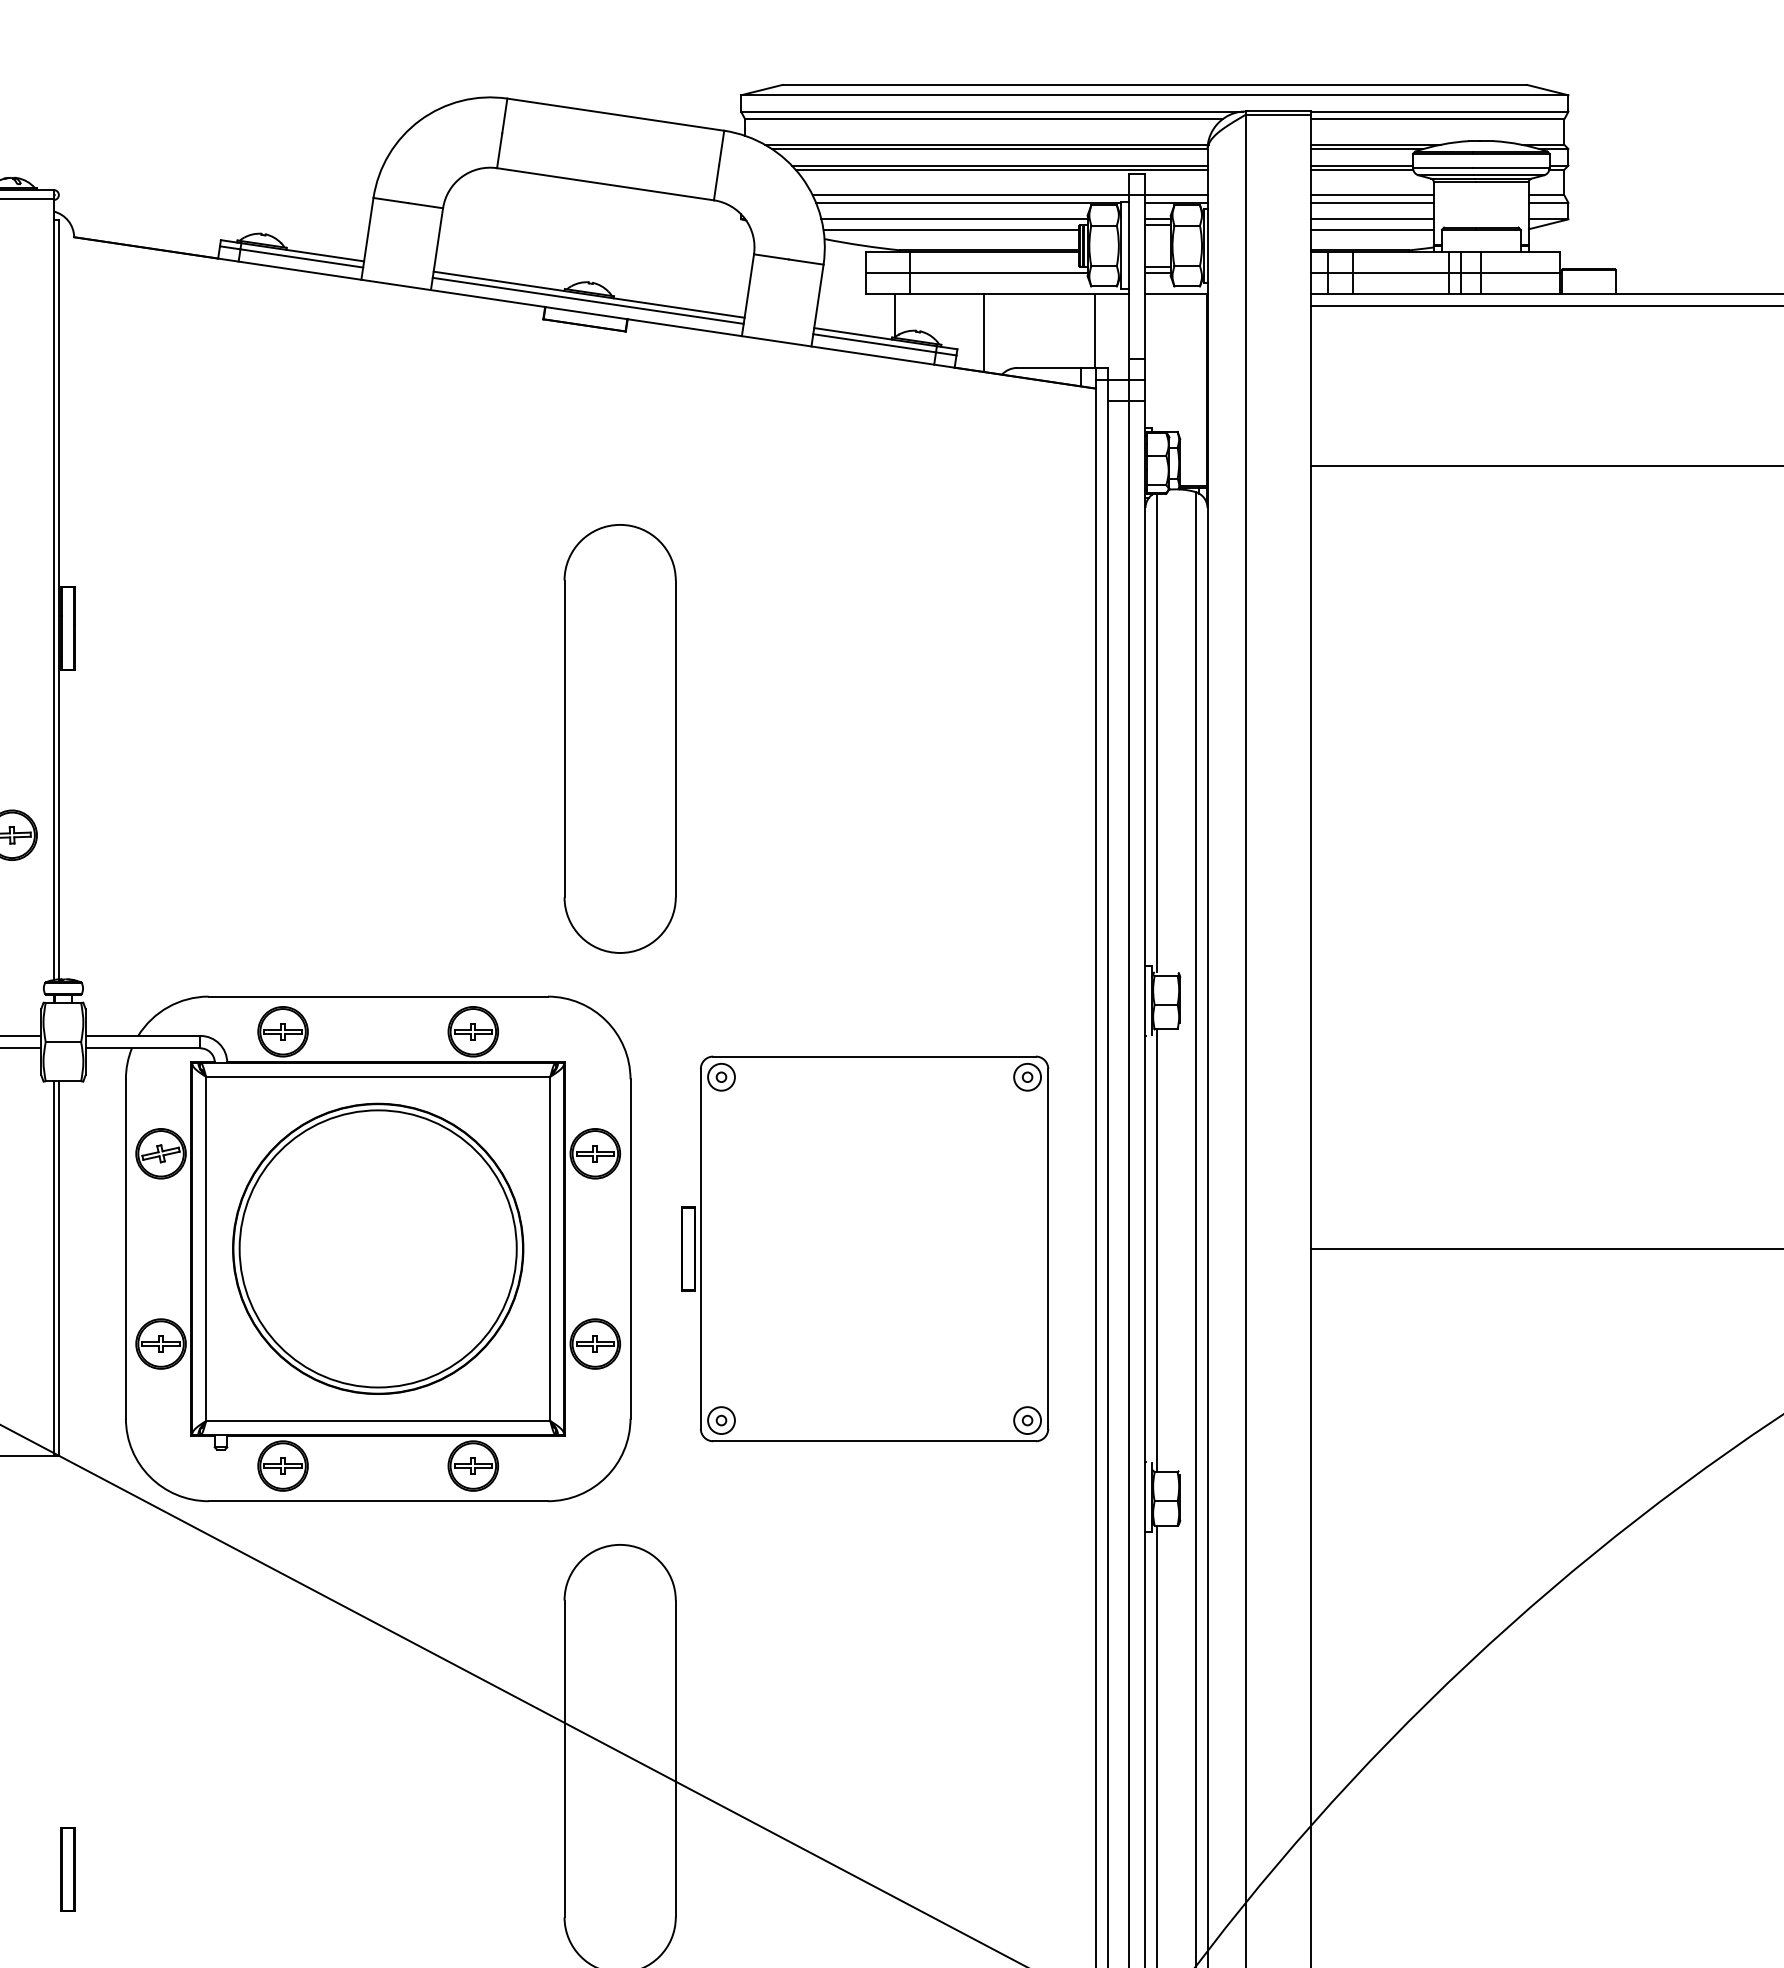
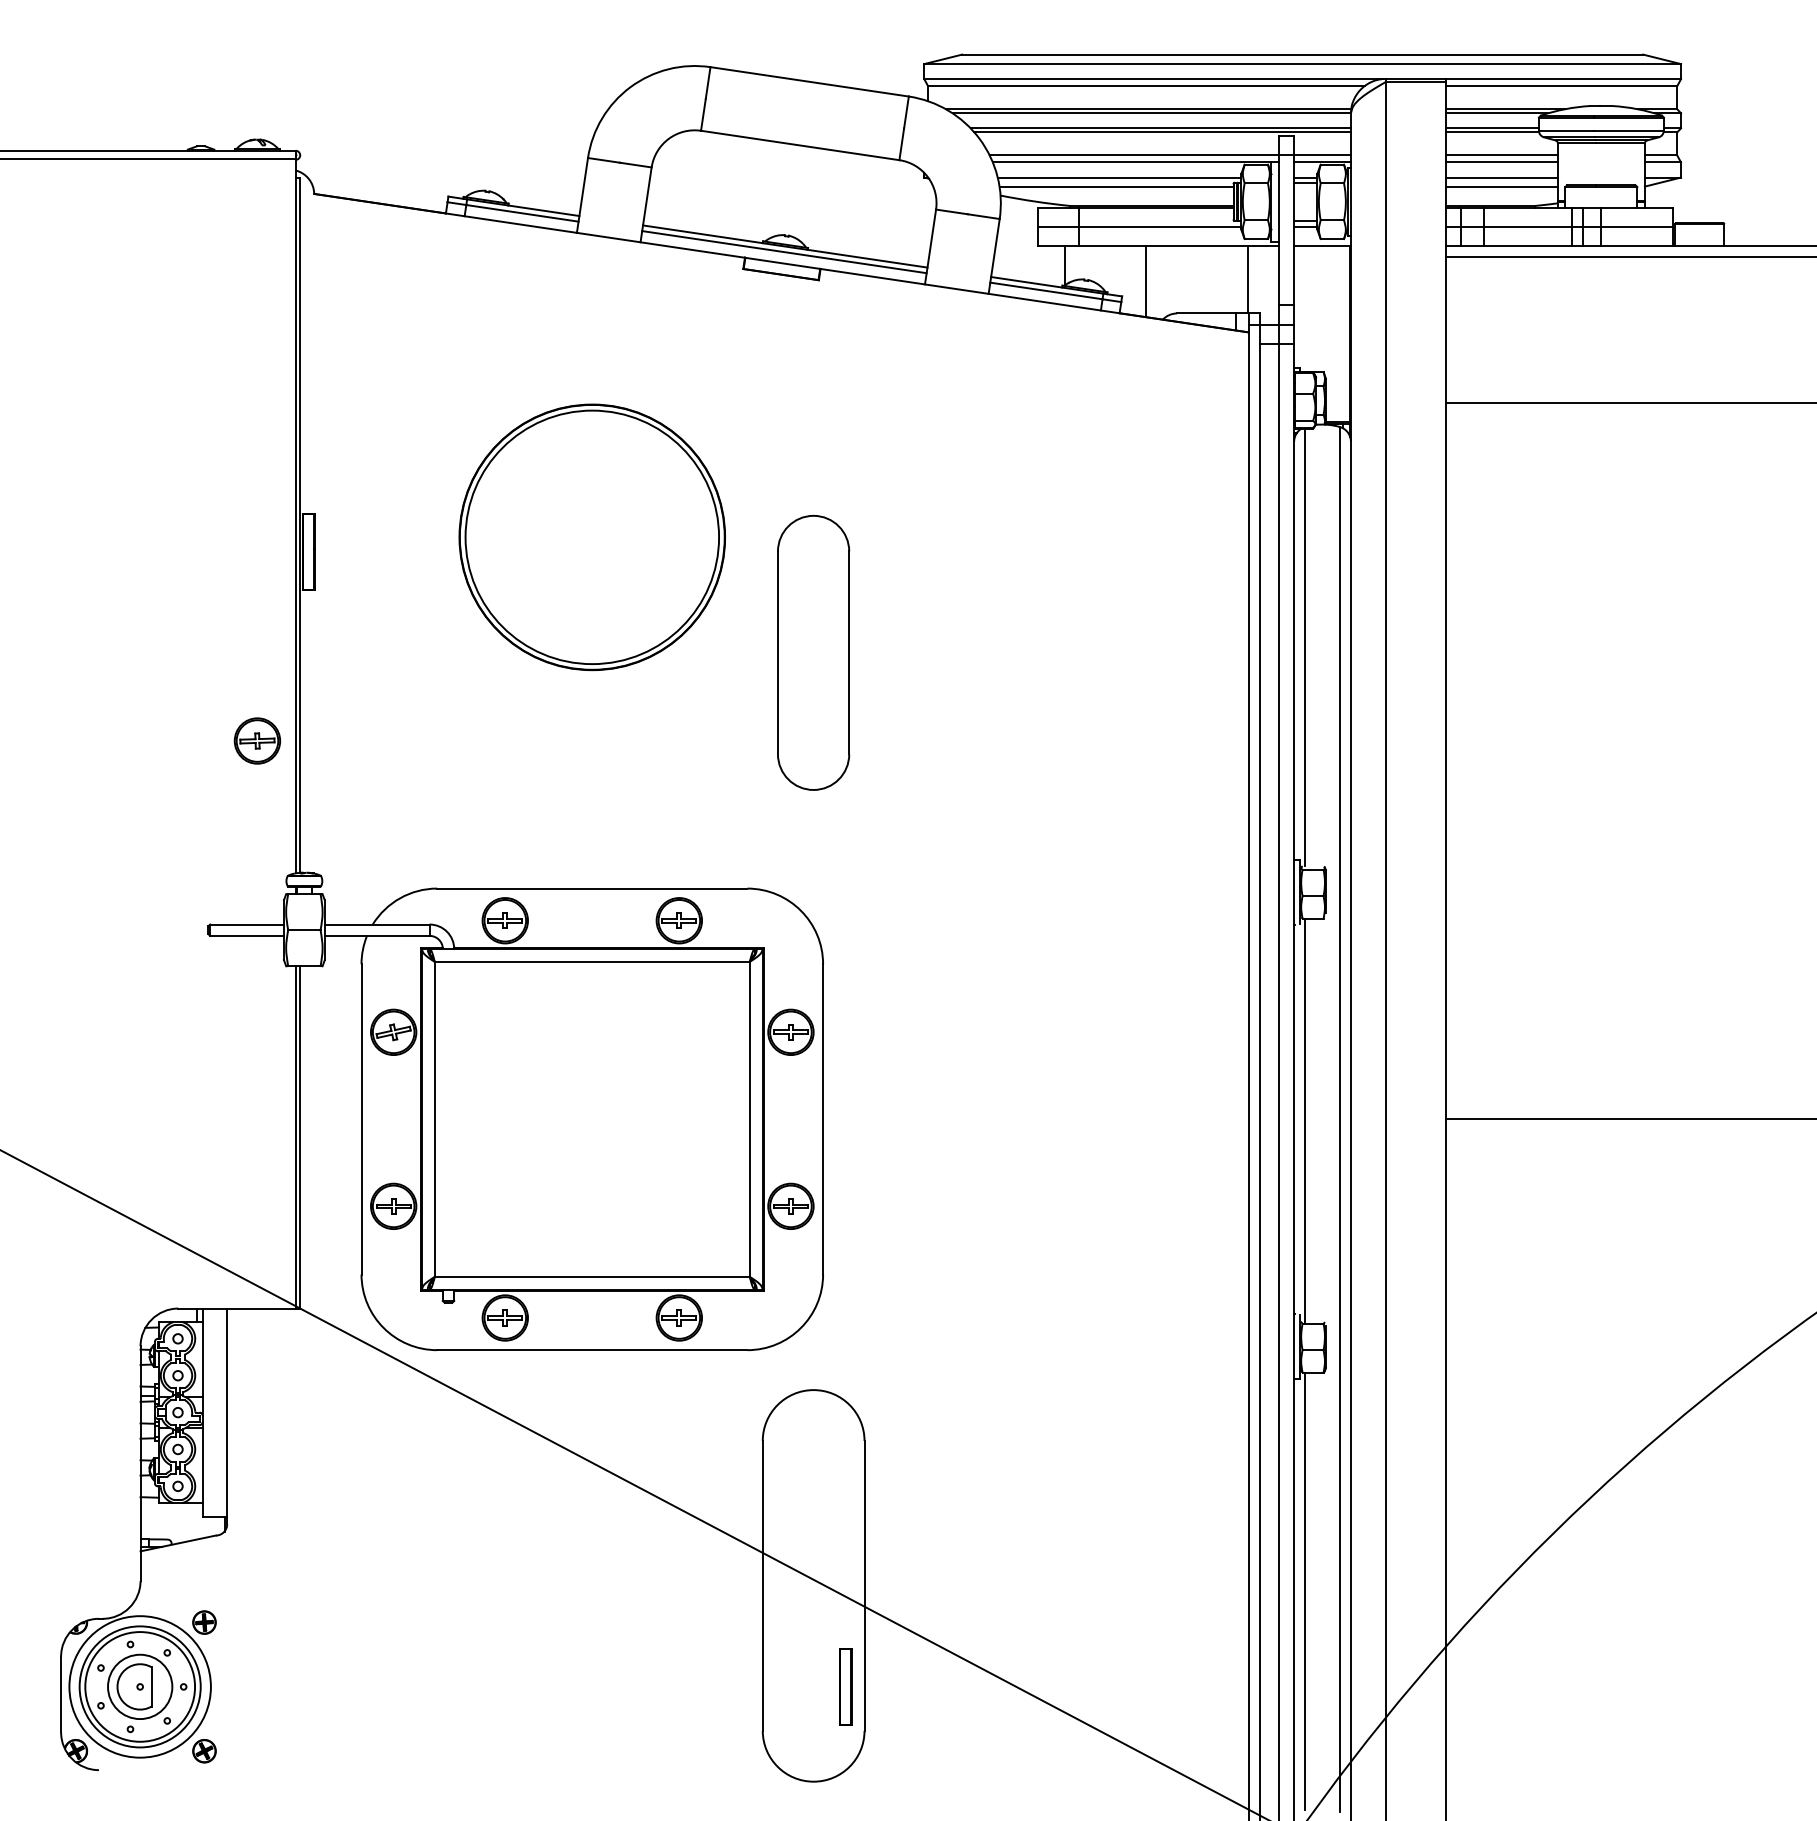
part: (620, 738) -> (813, 652), size x0.7
part: (377, 1249) -> (591, 537), moved
part: (864, 1249) -> (1037, 1119), removed
part: (67, 1868) -> (845, 1686), moved

